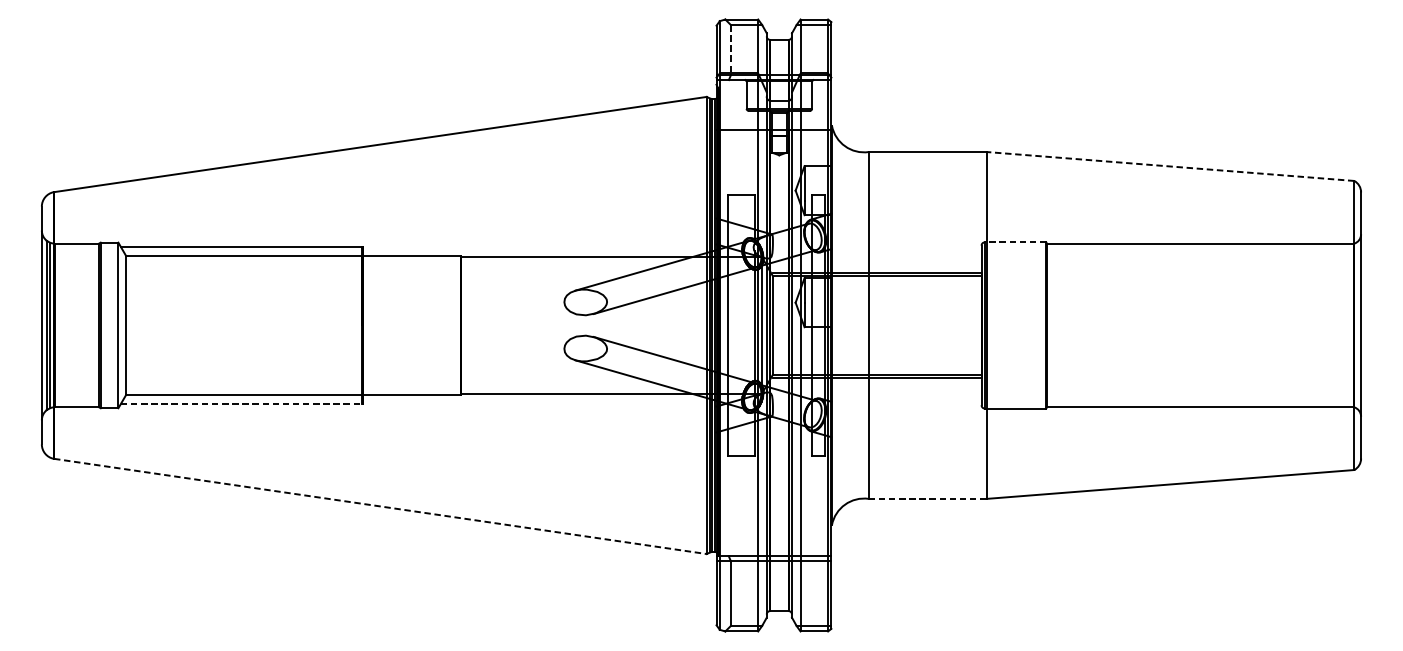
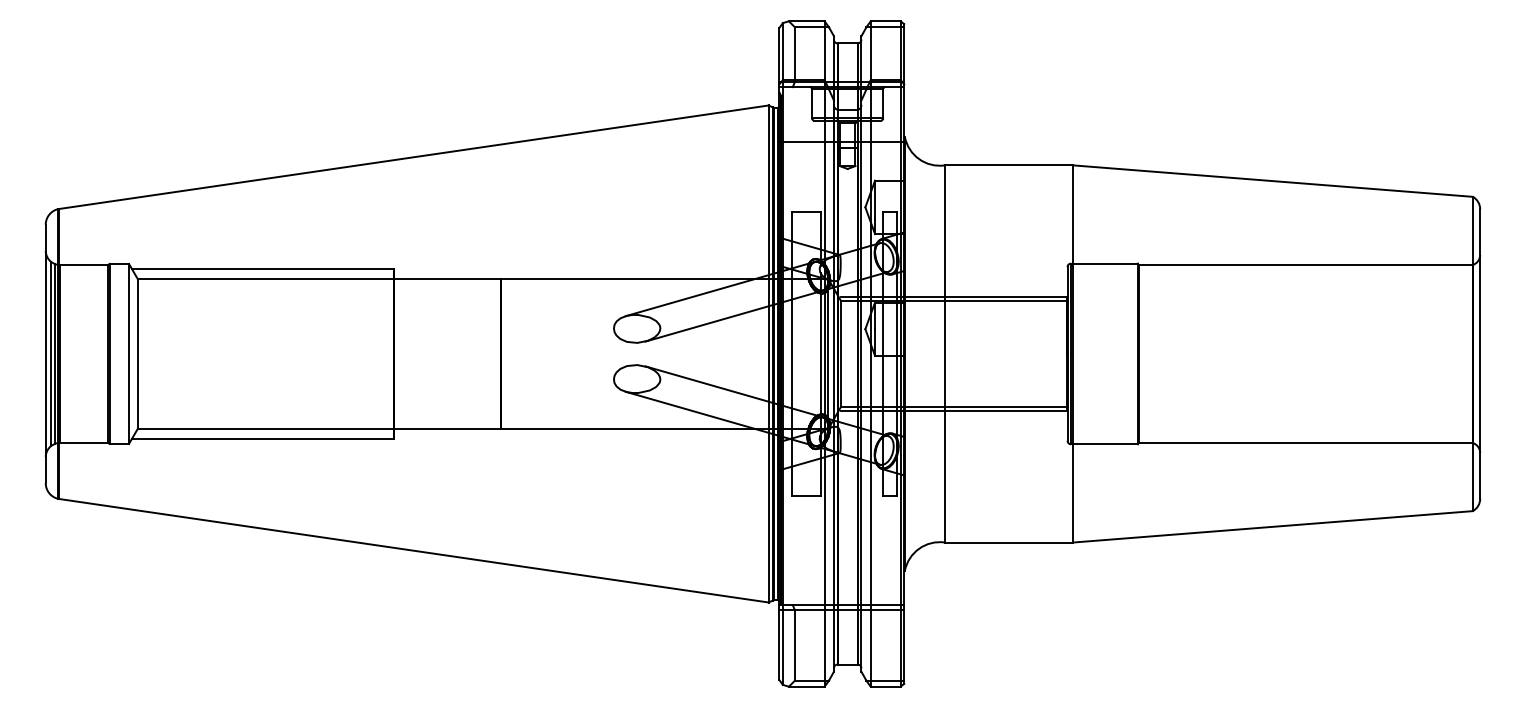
line: (731, 50) -> (795, 55), dashed -> solid
line: (1170, 166) -> (1272, 181), dashed -> solid
line: (1014, 242) -> (1103, 263), dashed -> solid
line: (241, 404) -> (262, 439), dashed -> solid
line: (928, 498) -> (1009, 542), dashed -> solid
line: (380, 506) -> (413, 550), dashed -> solid

